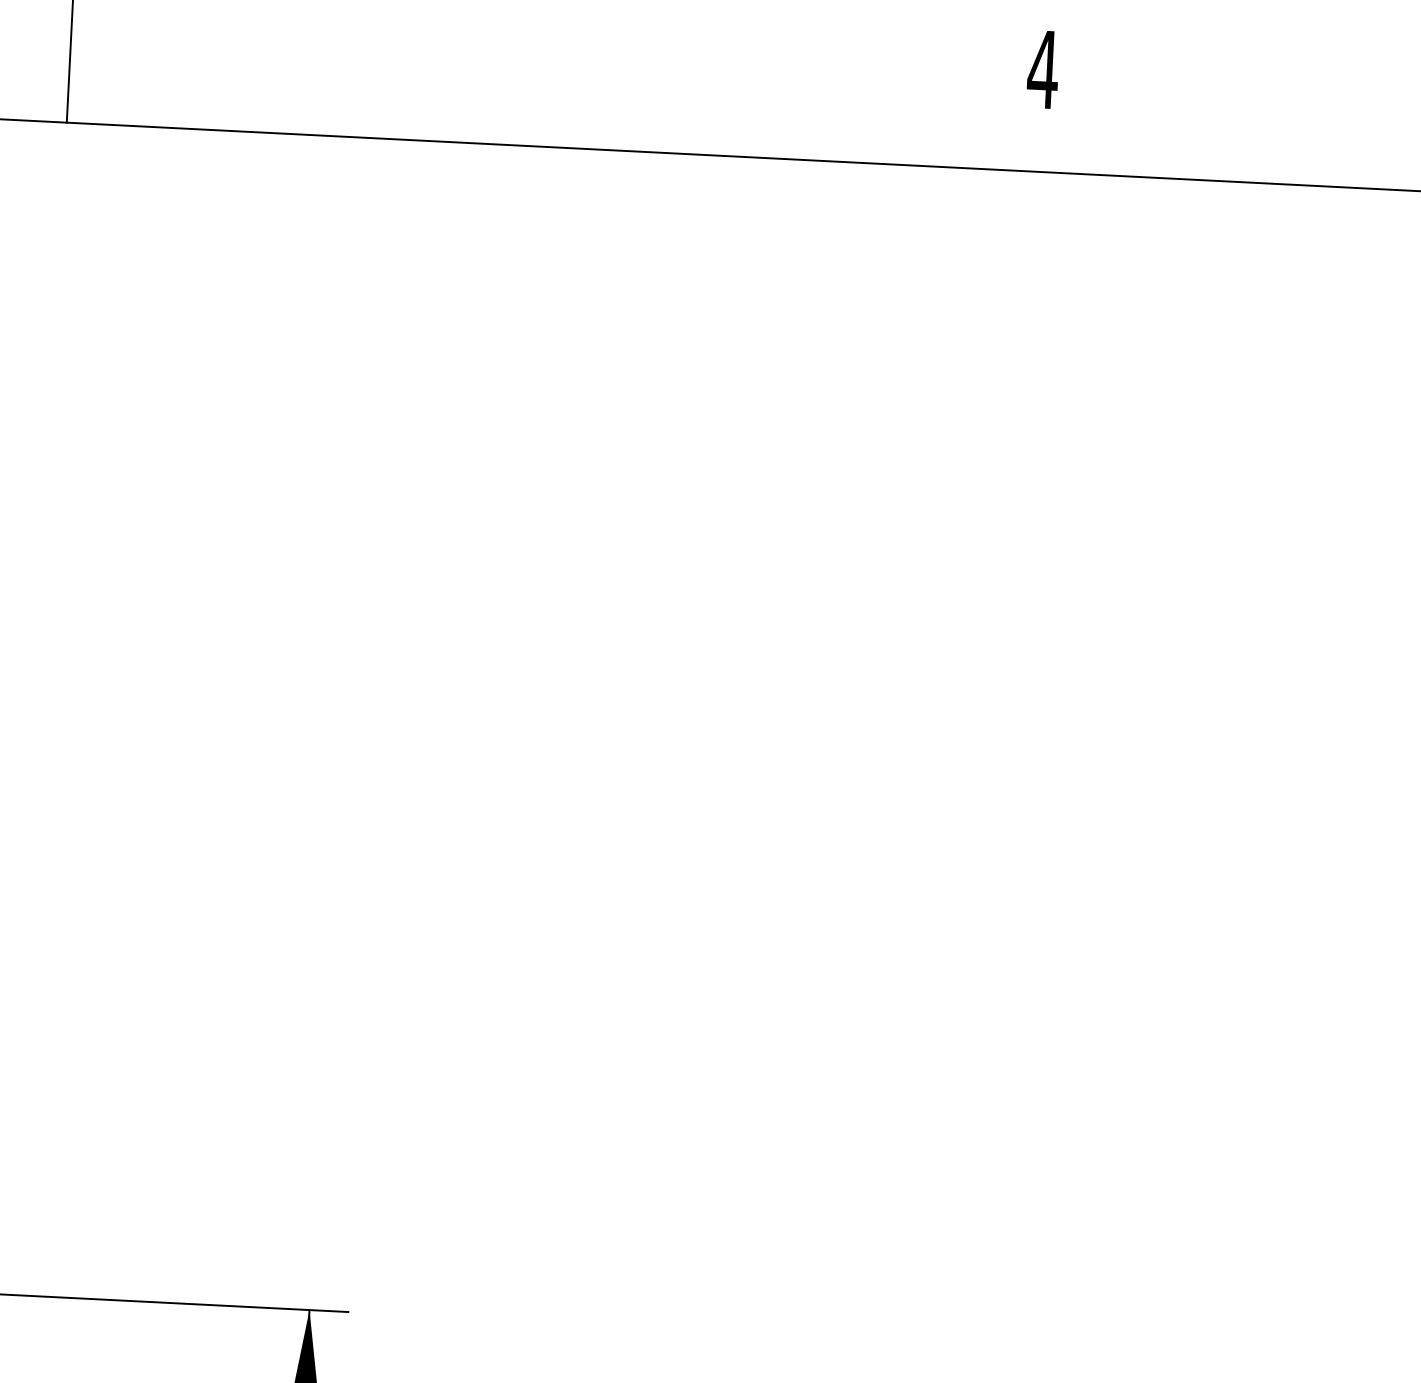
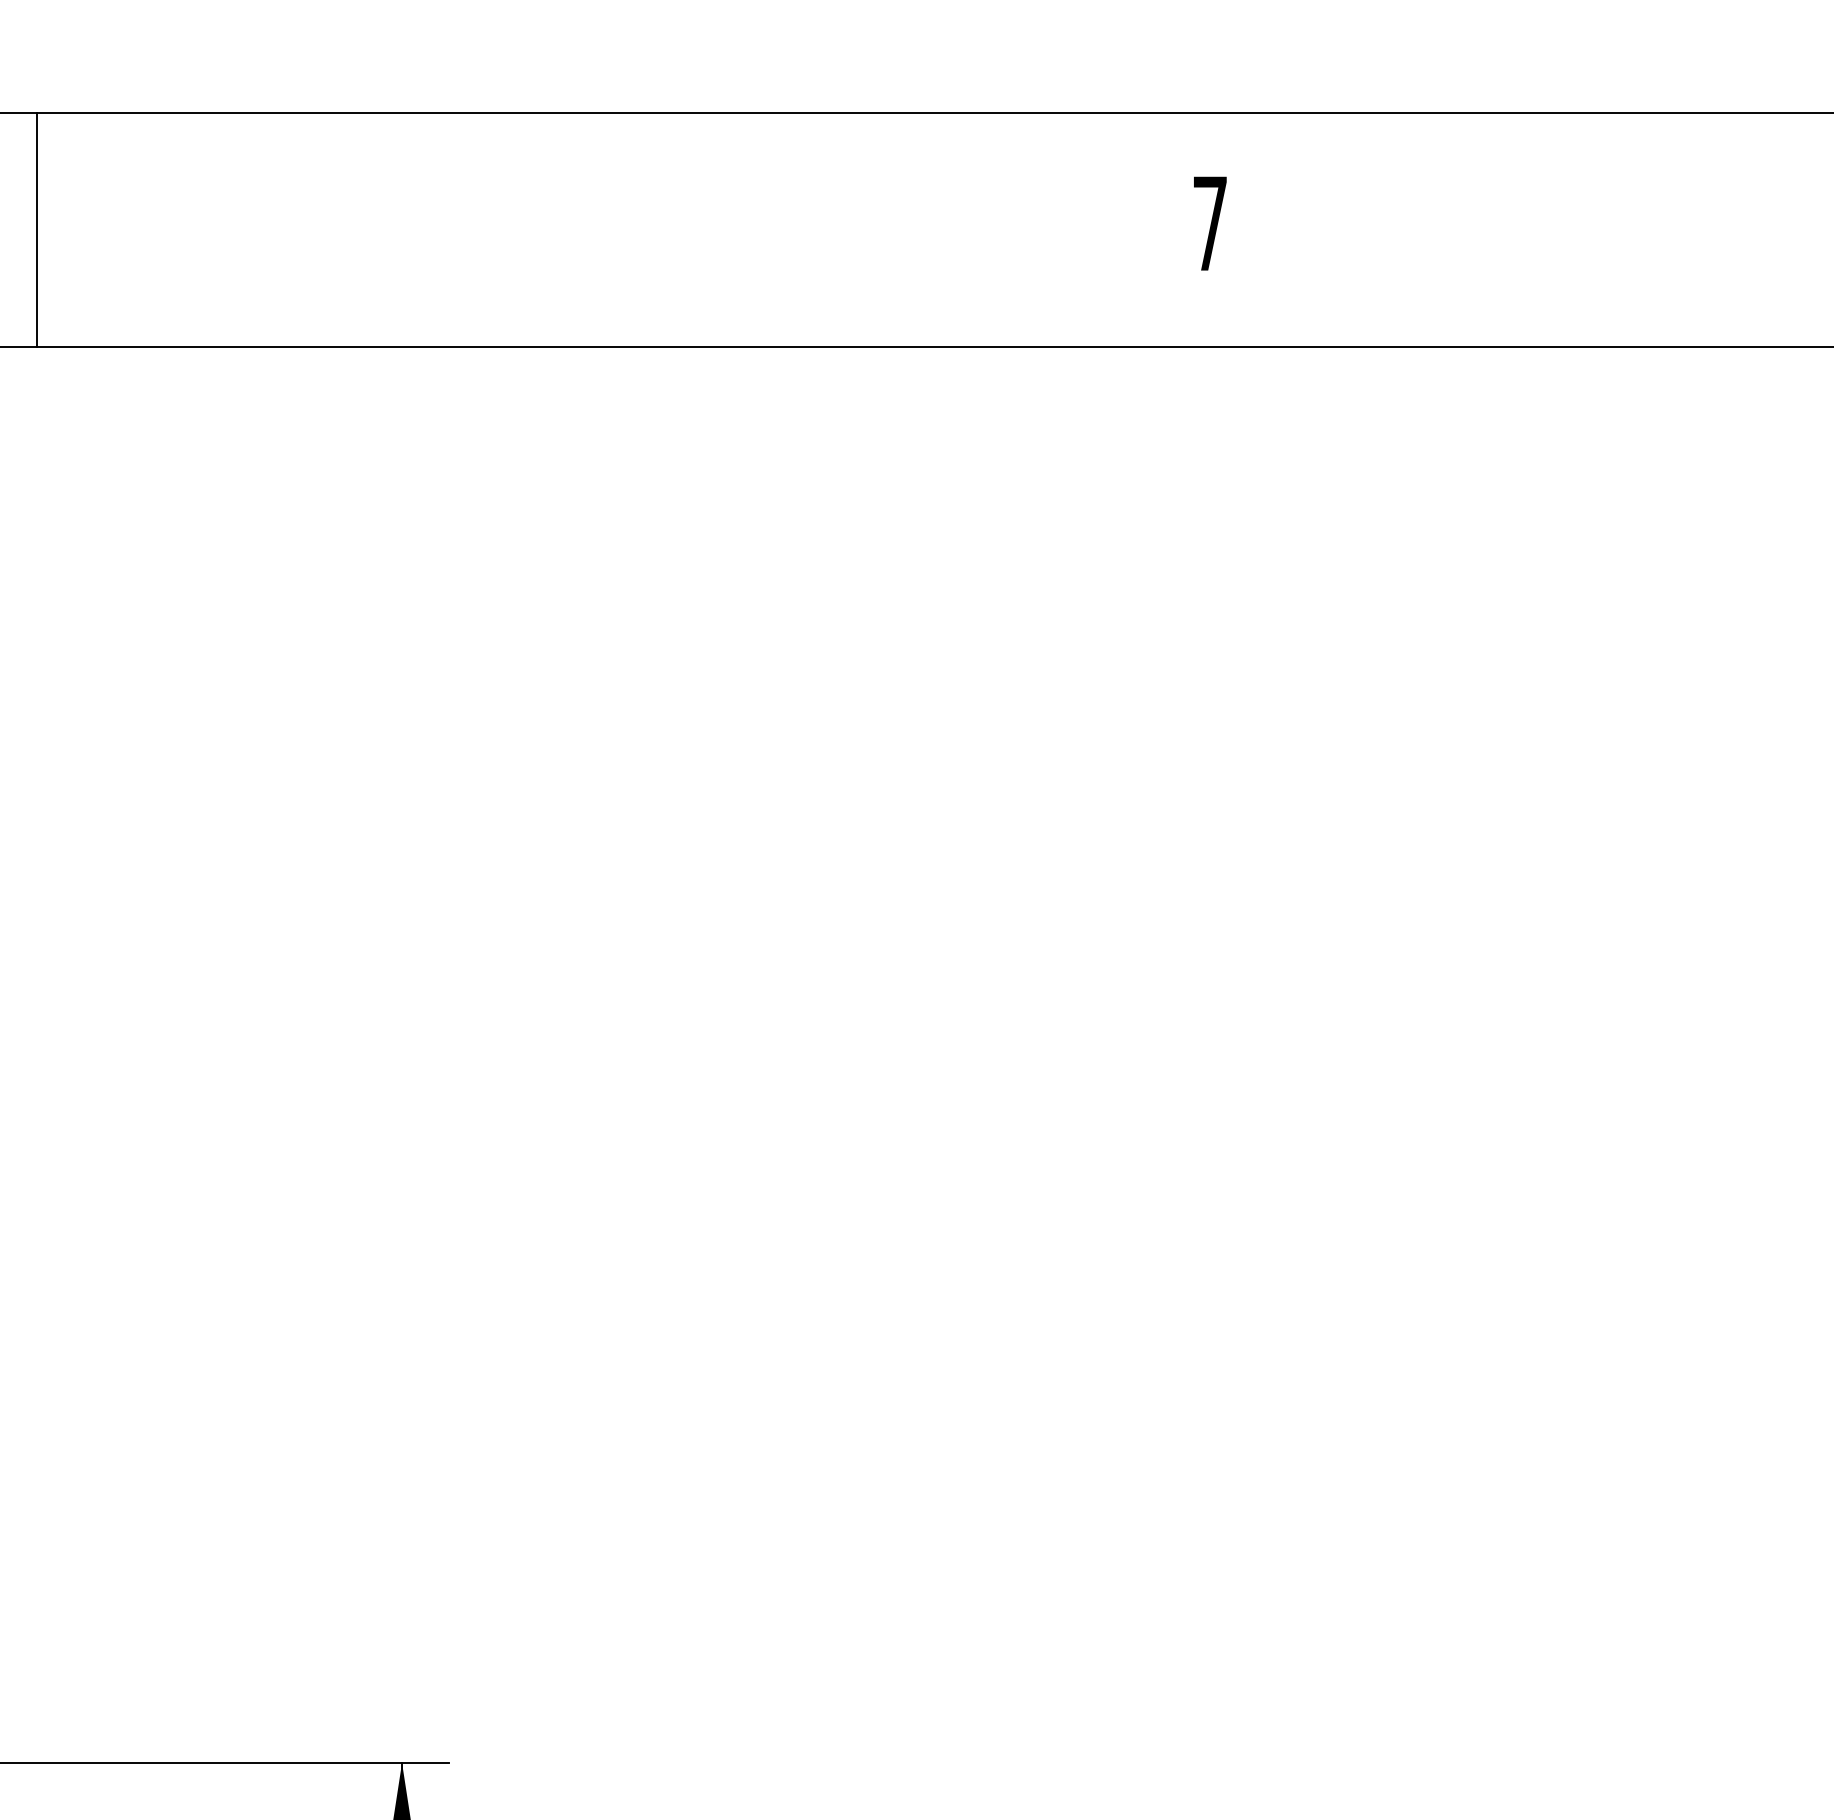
text: (1042, 69) -> (1209, 223), 4 -> 7

